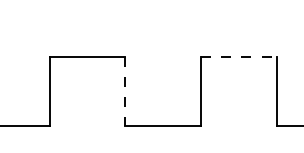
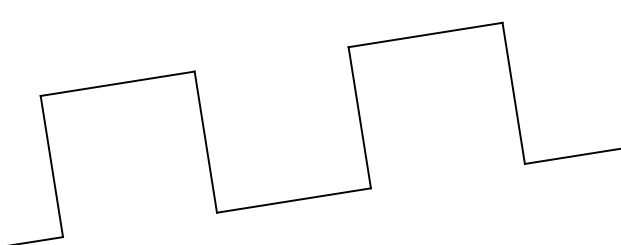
line: (238, 56) -> (424, 34), dashed -> solid
line: (125, 91) -> (206, 141), dashed -> solid

